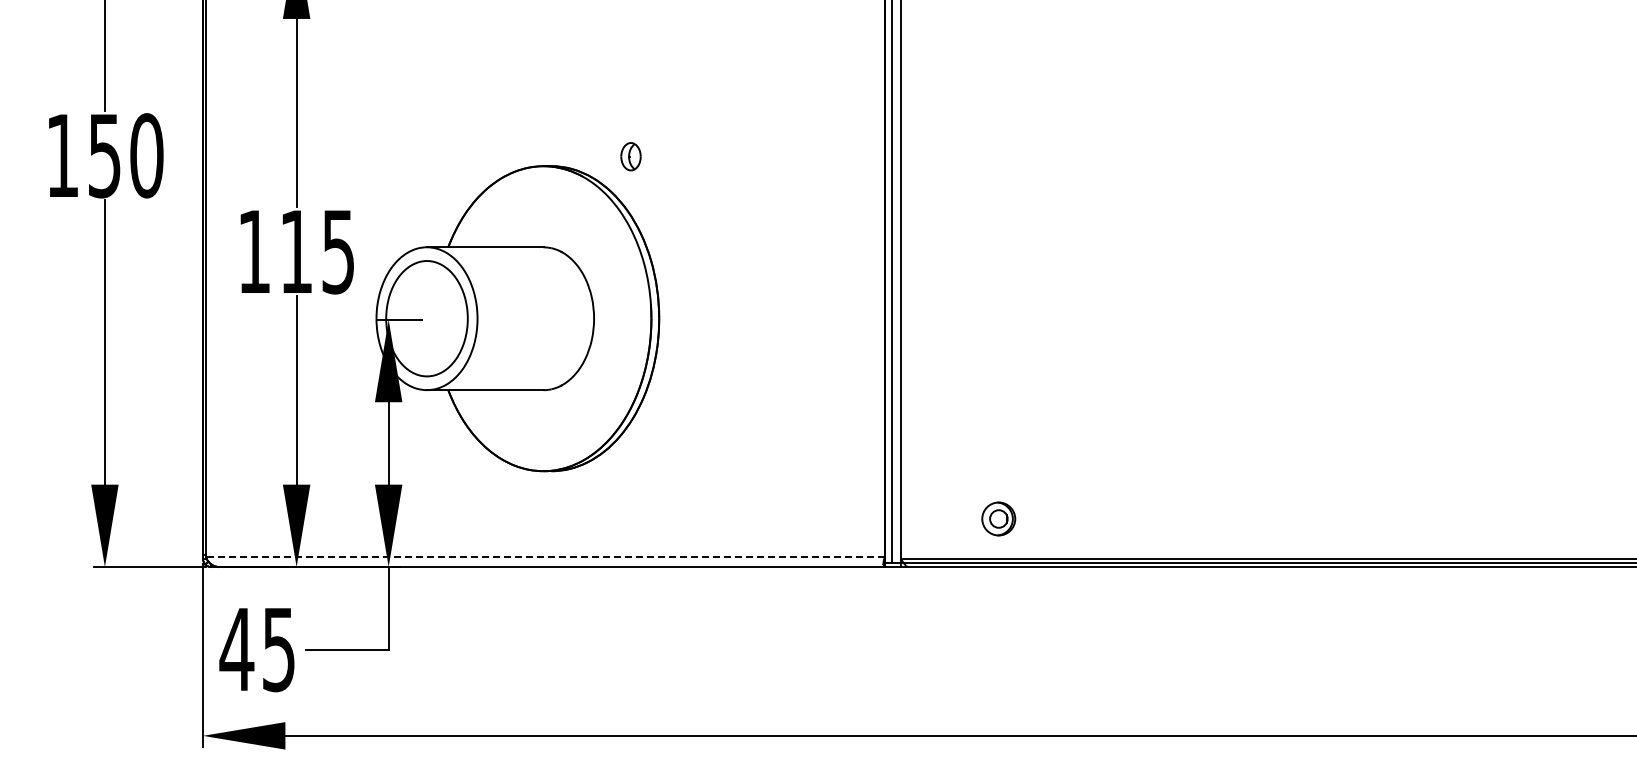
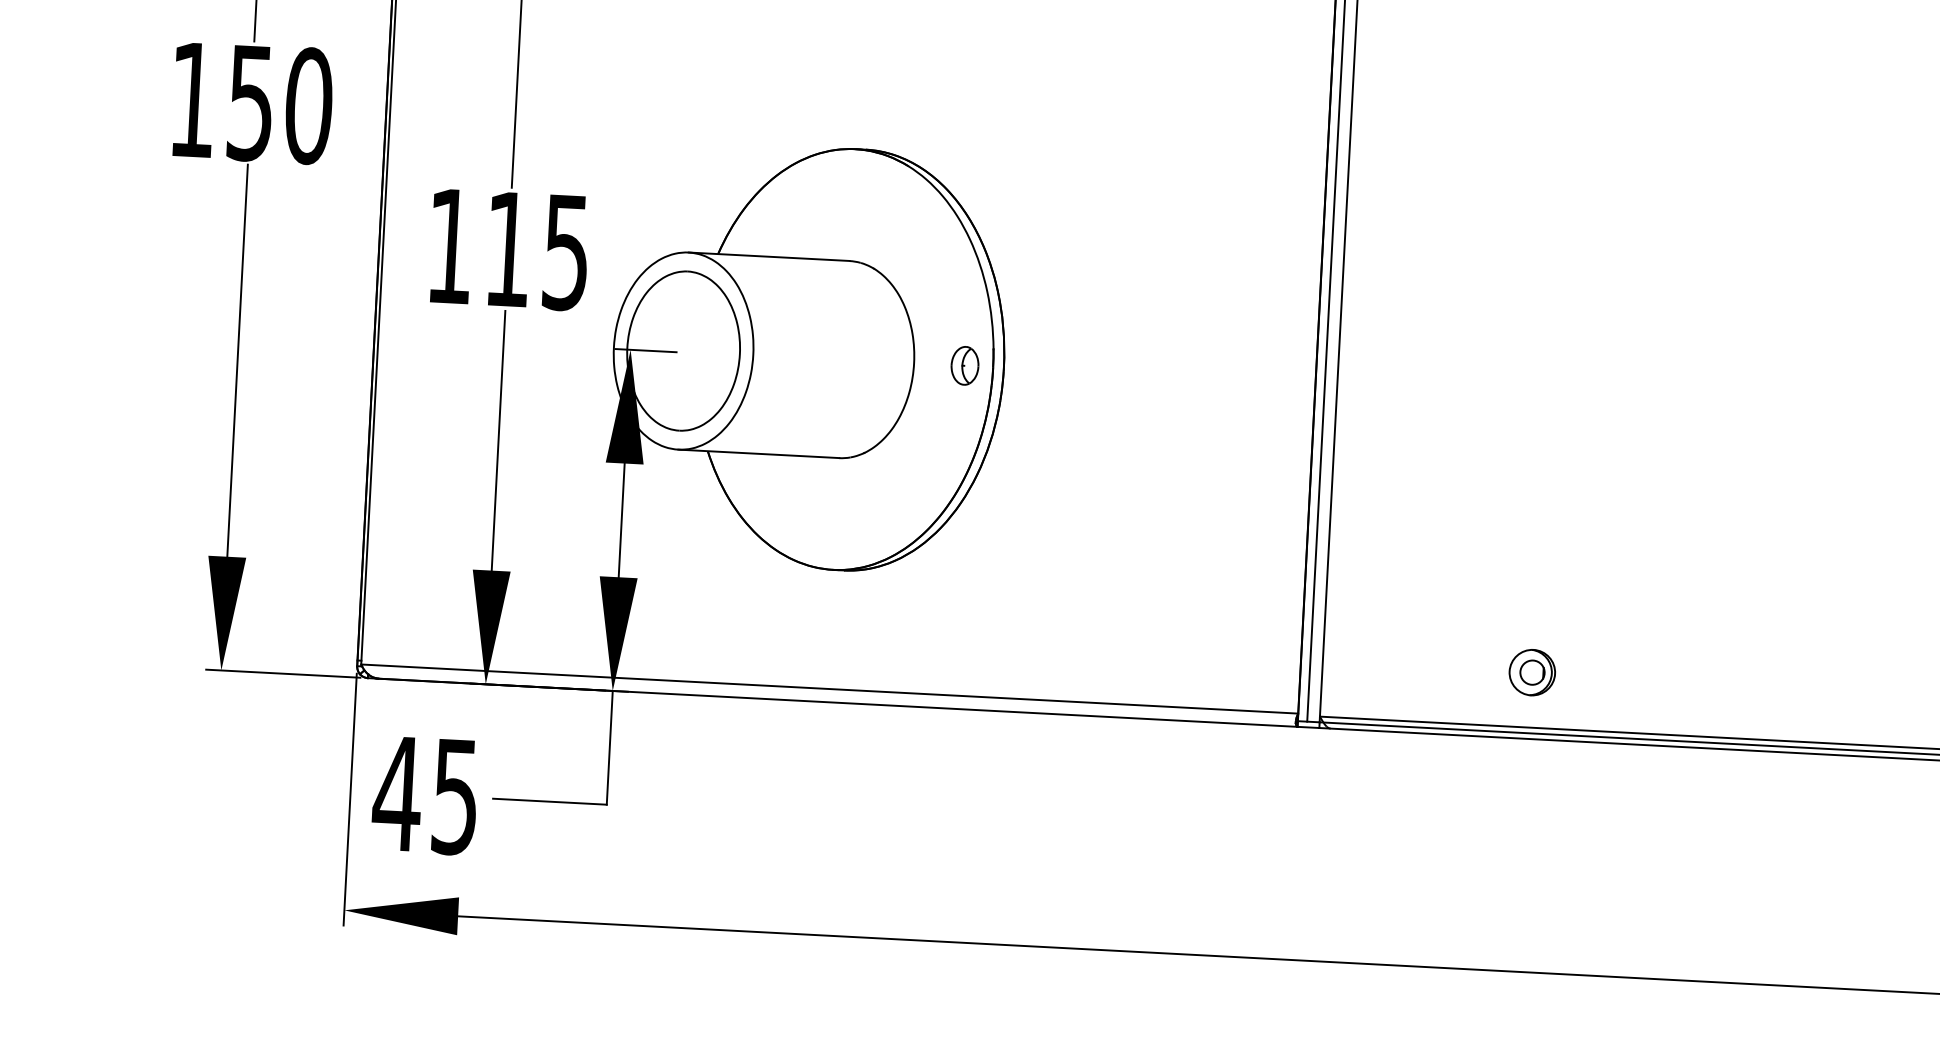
part: (630, 156) -> (964, 365), moved
part: (998, 518) -> (1532, 671), moved
line: (545, 557) -> (829, 689), dashed -> solid

